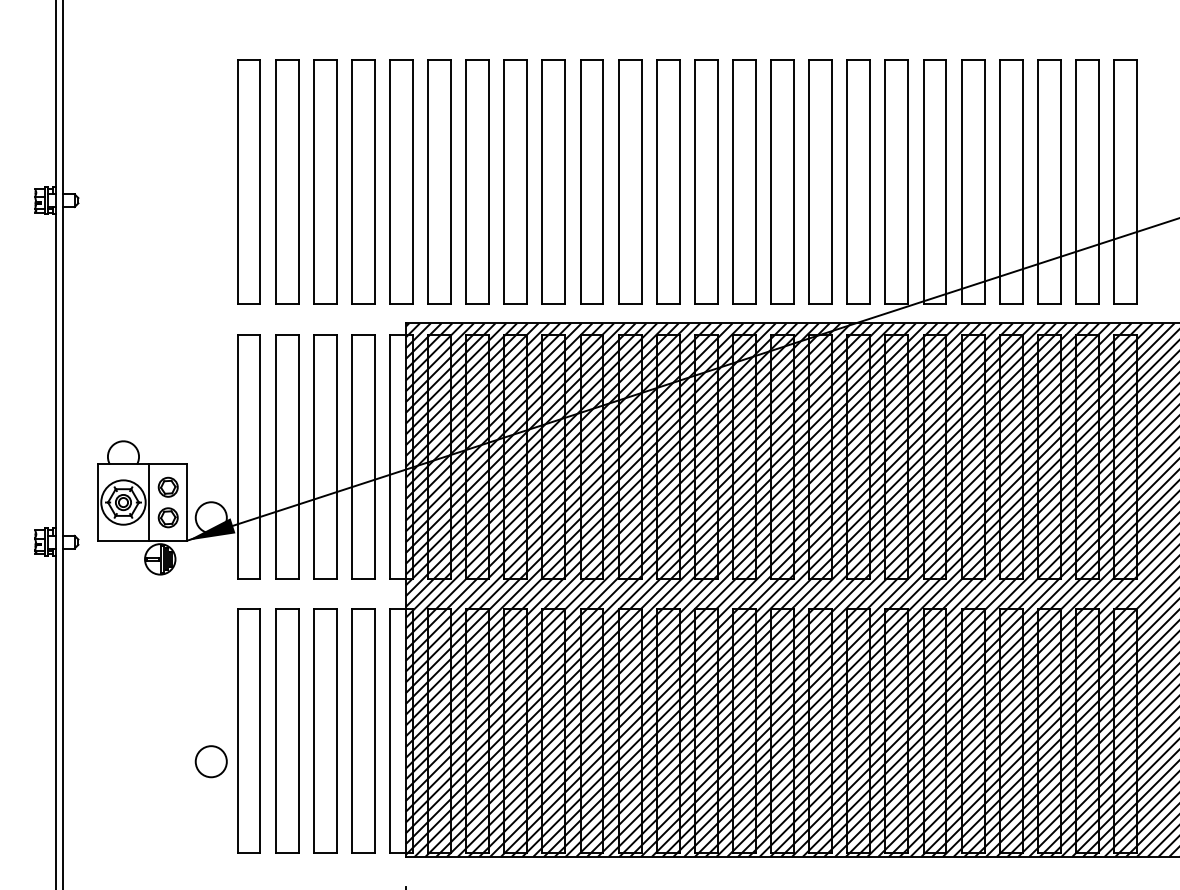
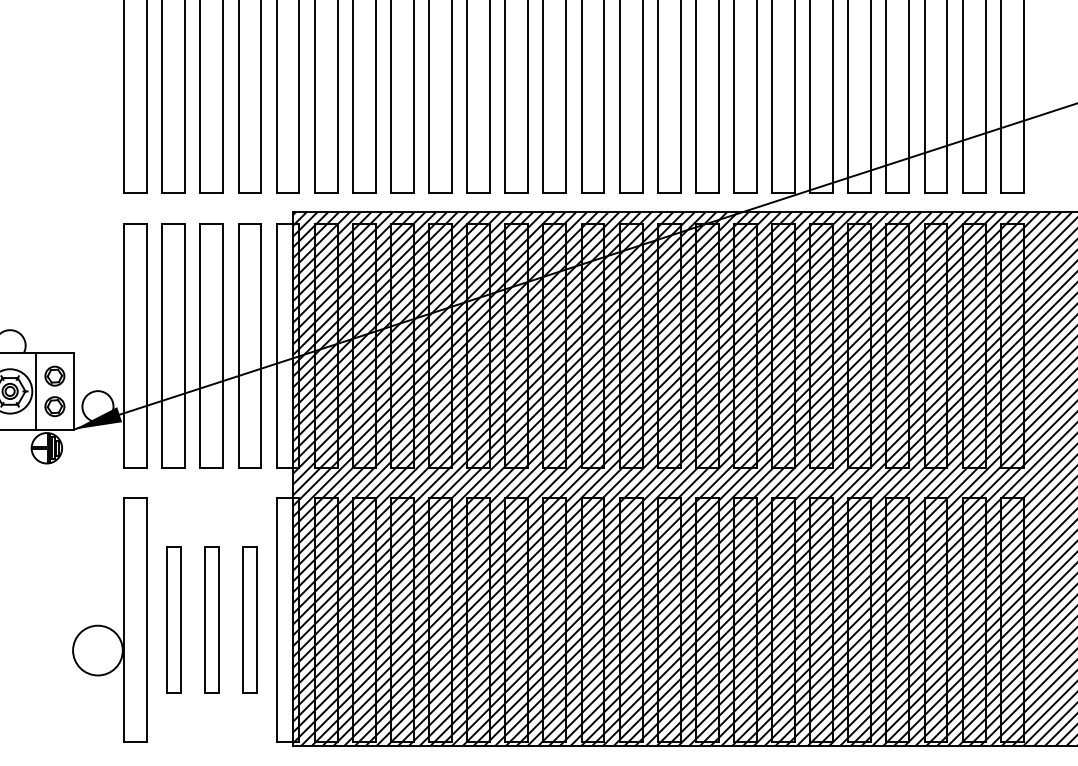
part: (287, 730) -> (174, 619), size x0.6
part: (325, 730) -> (212, 619), size x0.6
part: (363, 730) -> (250, 619), size x0.6
circle: (210, 761) -> (97, 650), size x1.6

